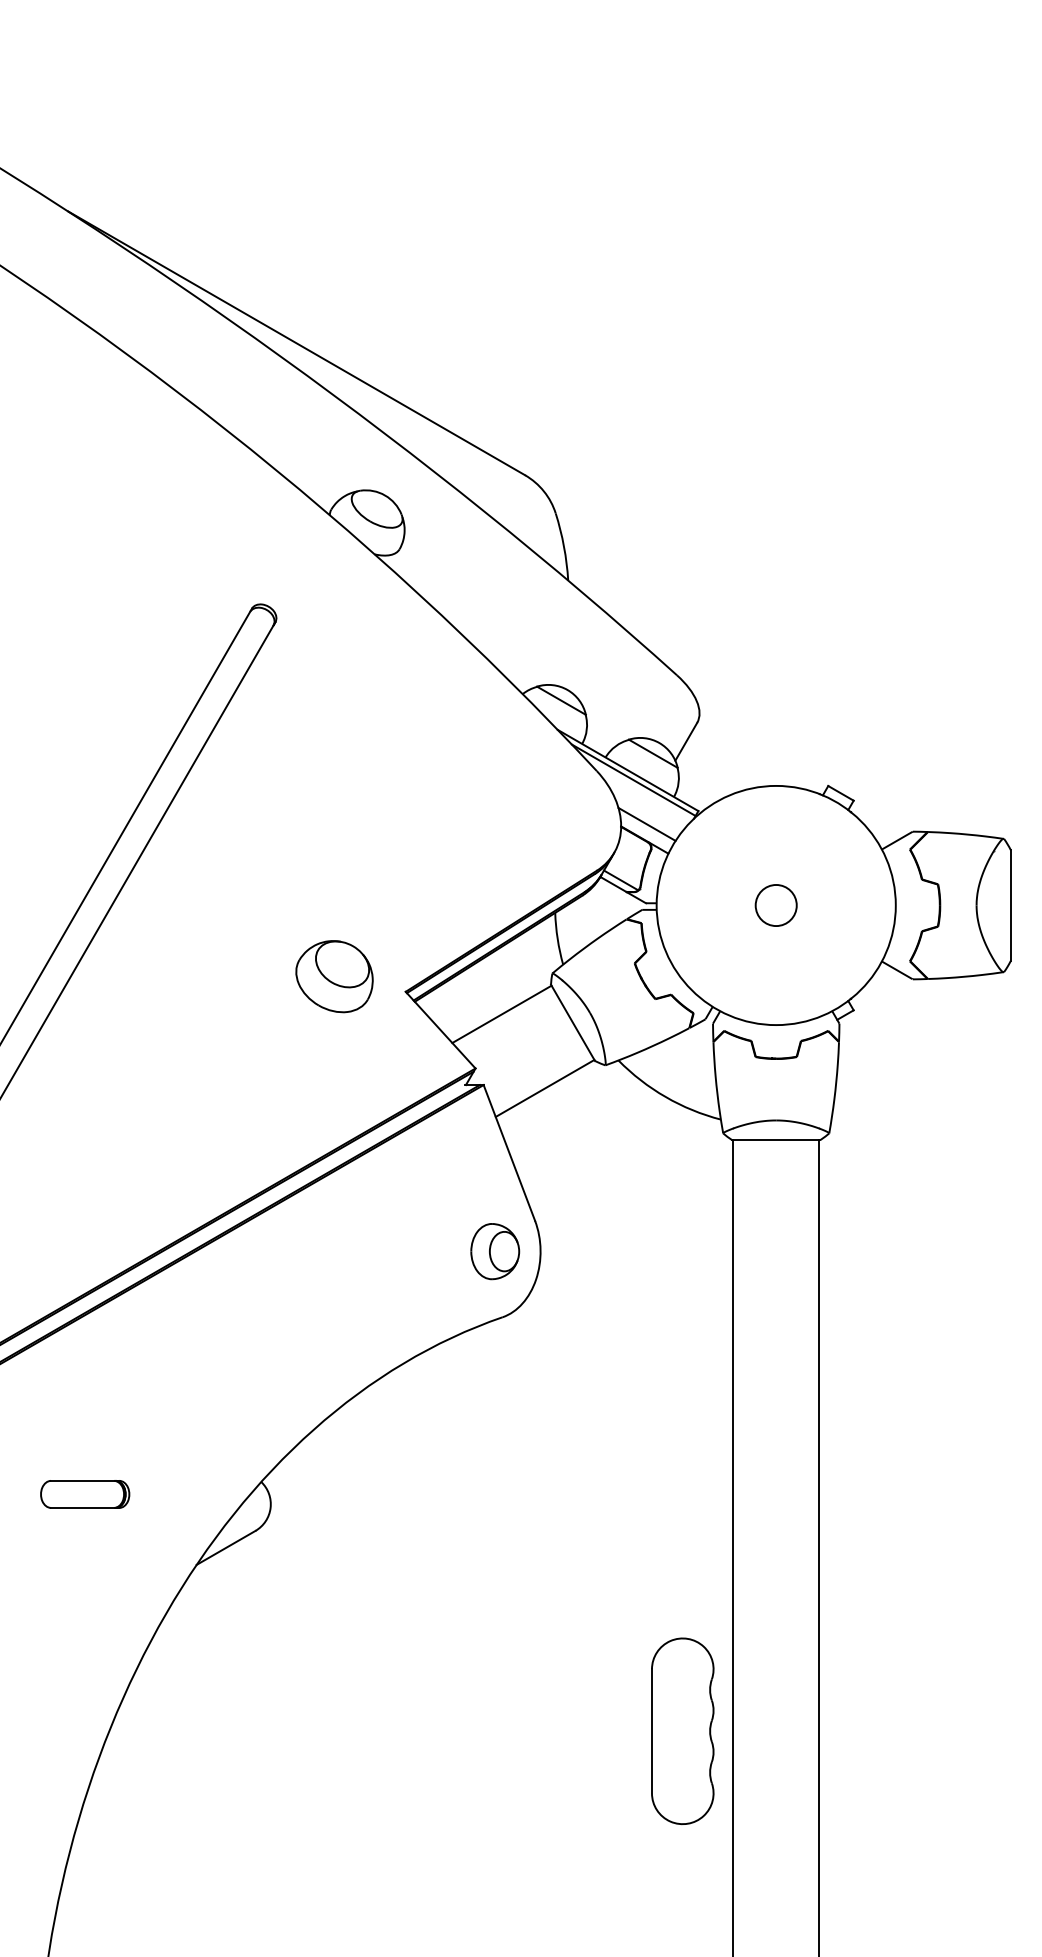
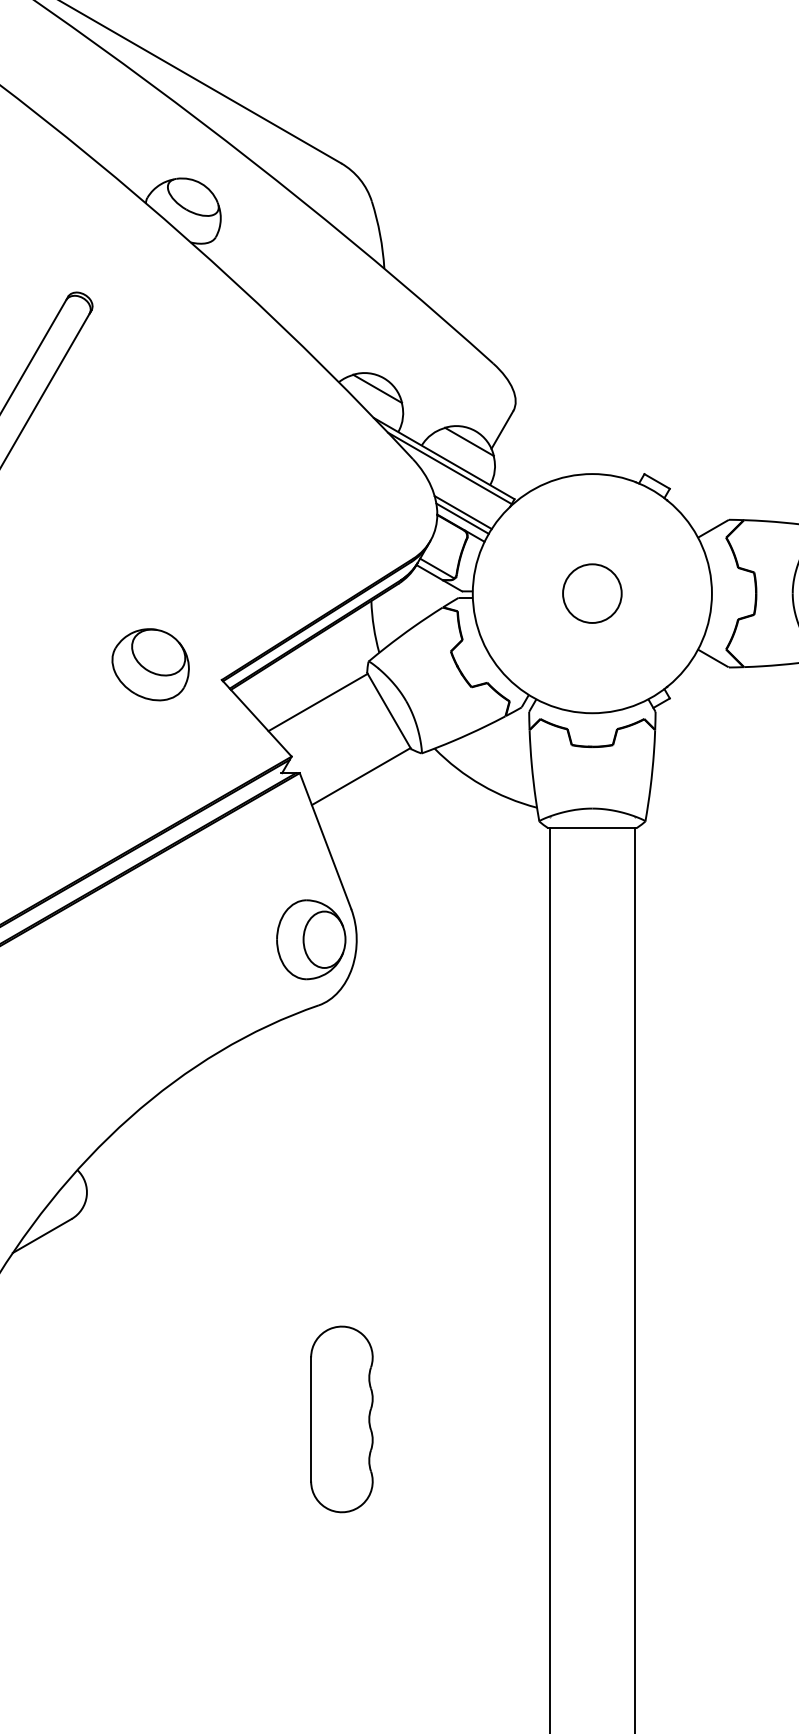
line: (646, 830) -> (462, 518), added
circle: (775, 905) -> (591, 593), size x1.43
part: (495, 1251) -> (311, 939), size x1.43
part: (682, 1730) -> (341, 1418), moved

